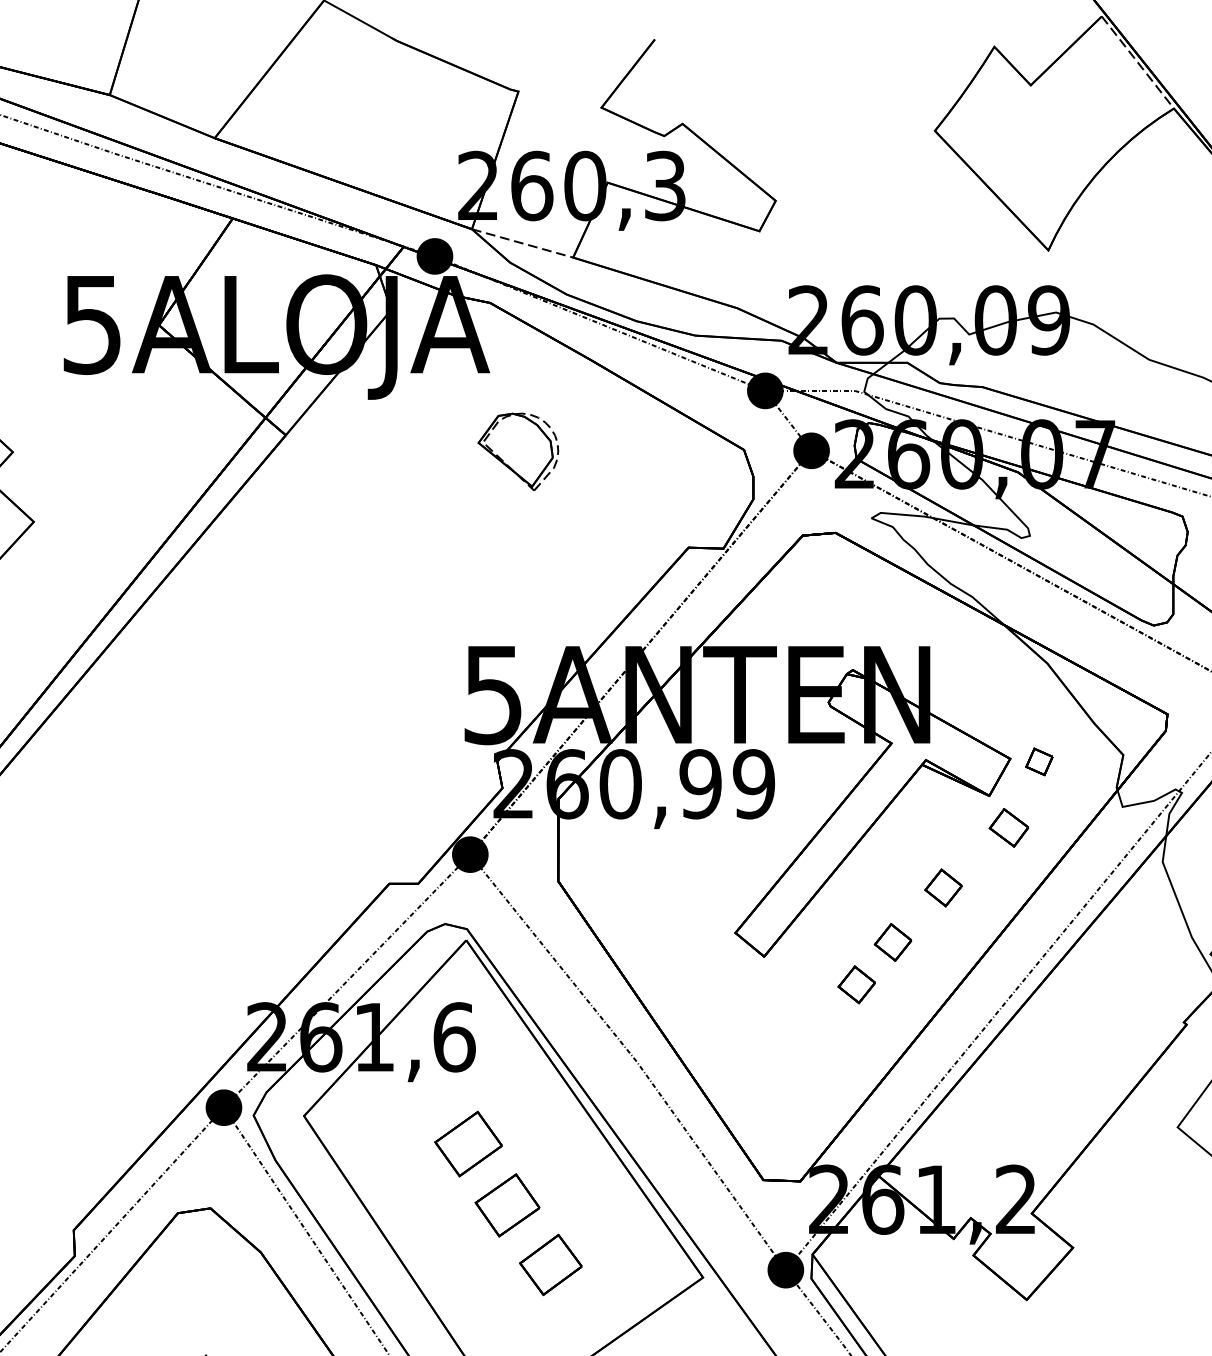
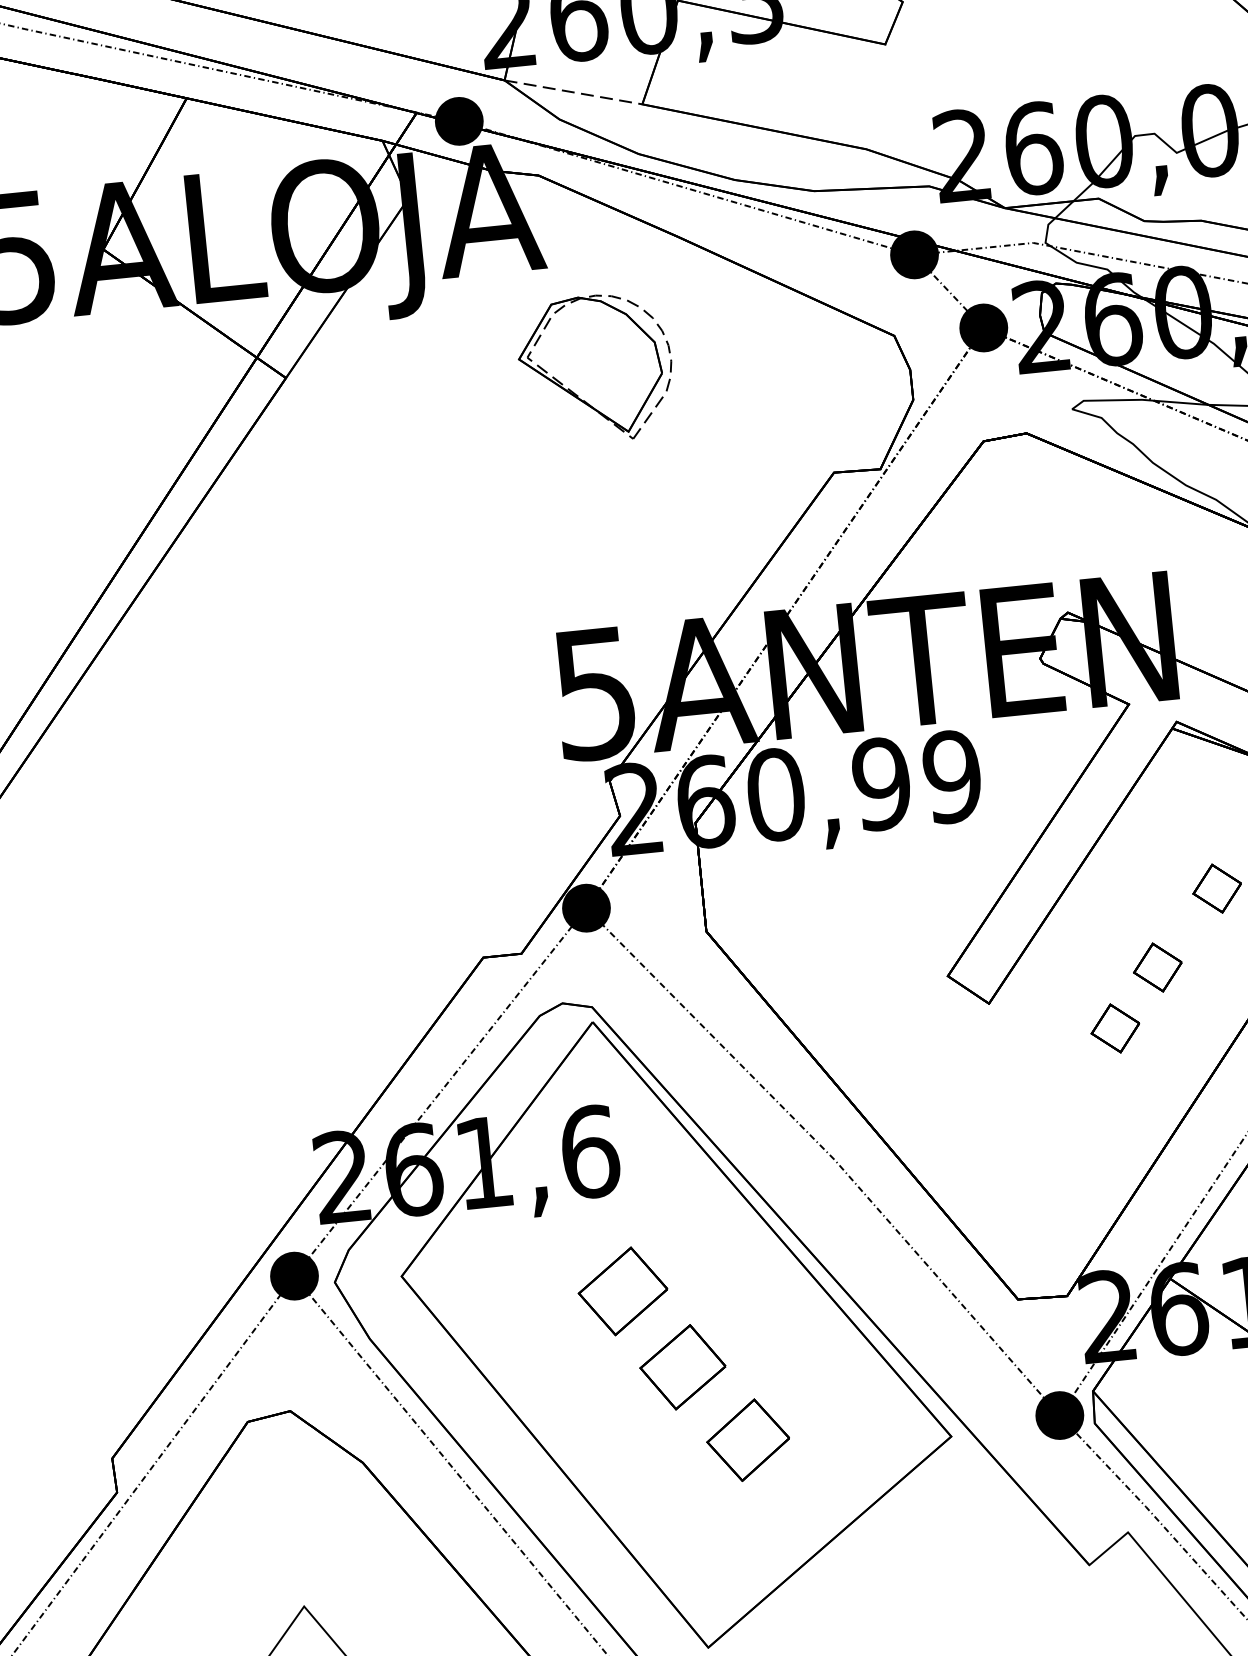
part: (518, 451) -> (596, 368), size x1.43

